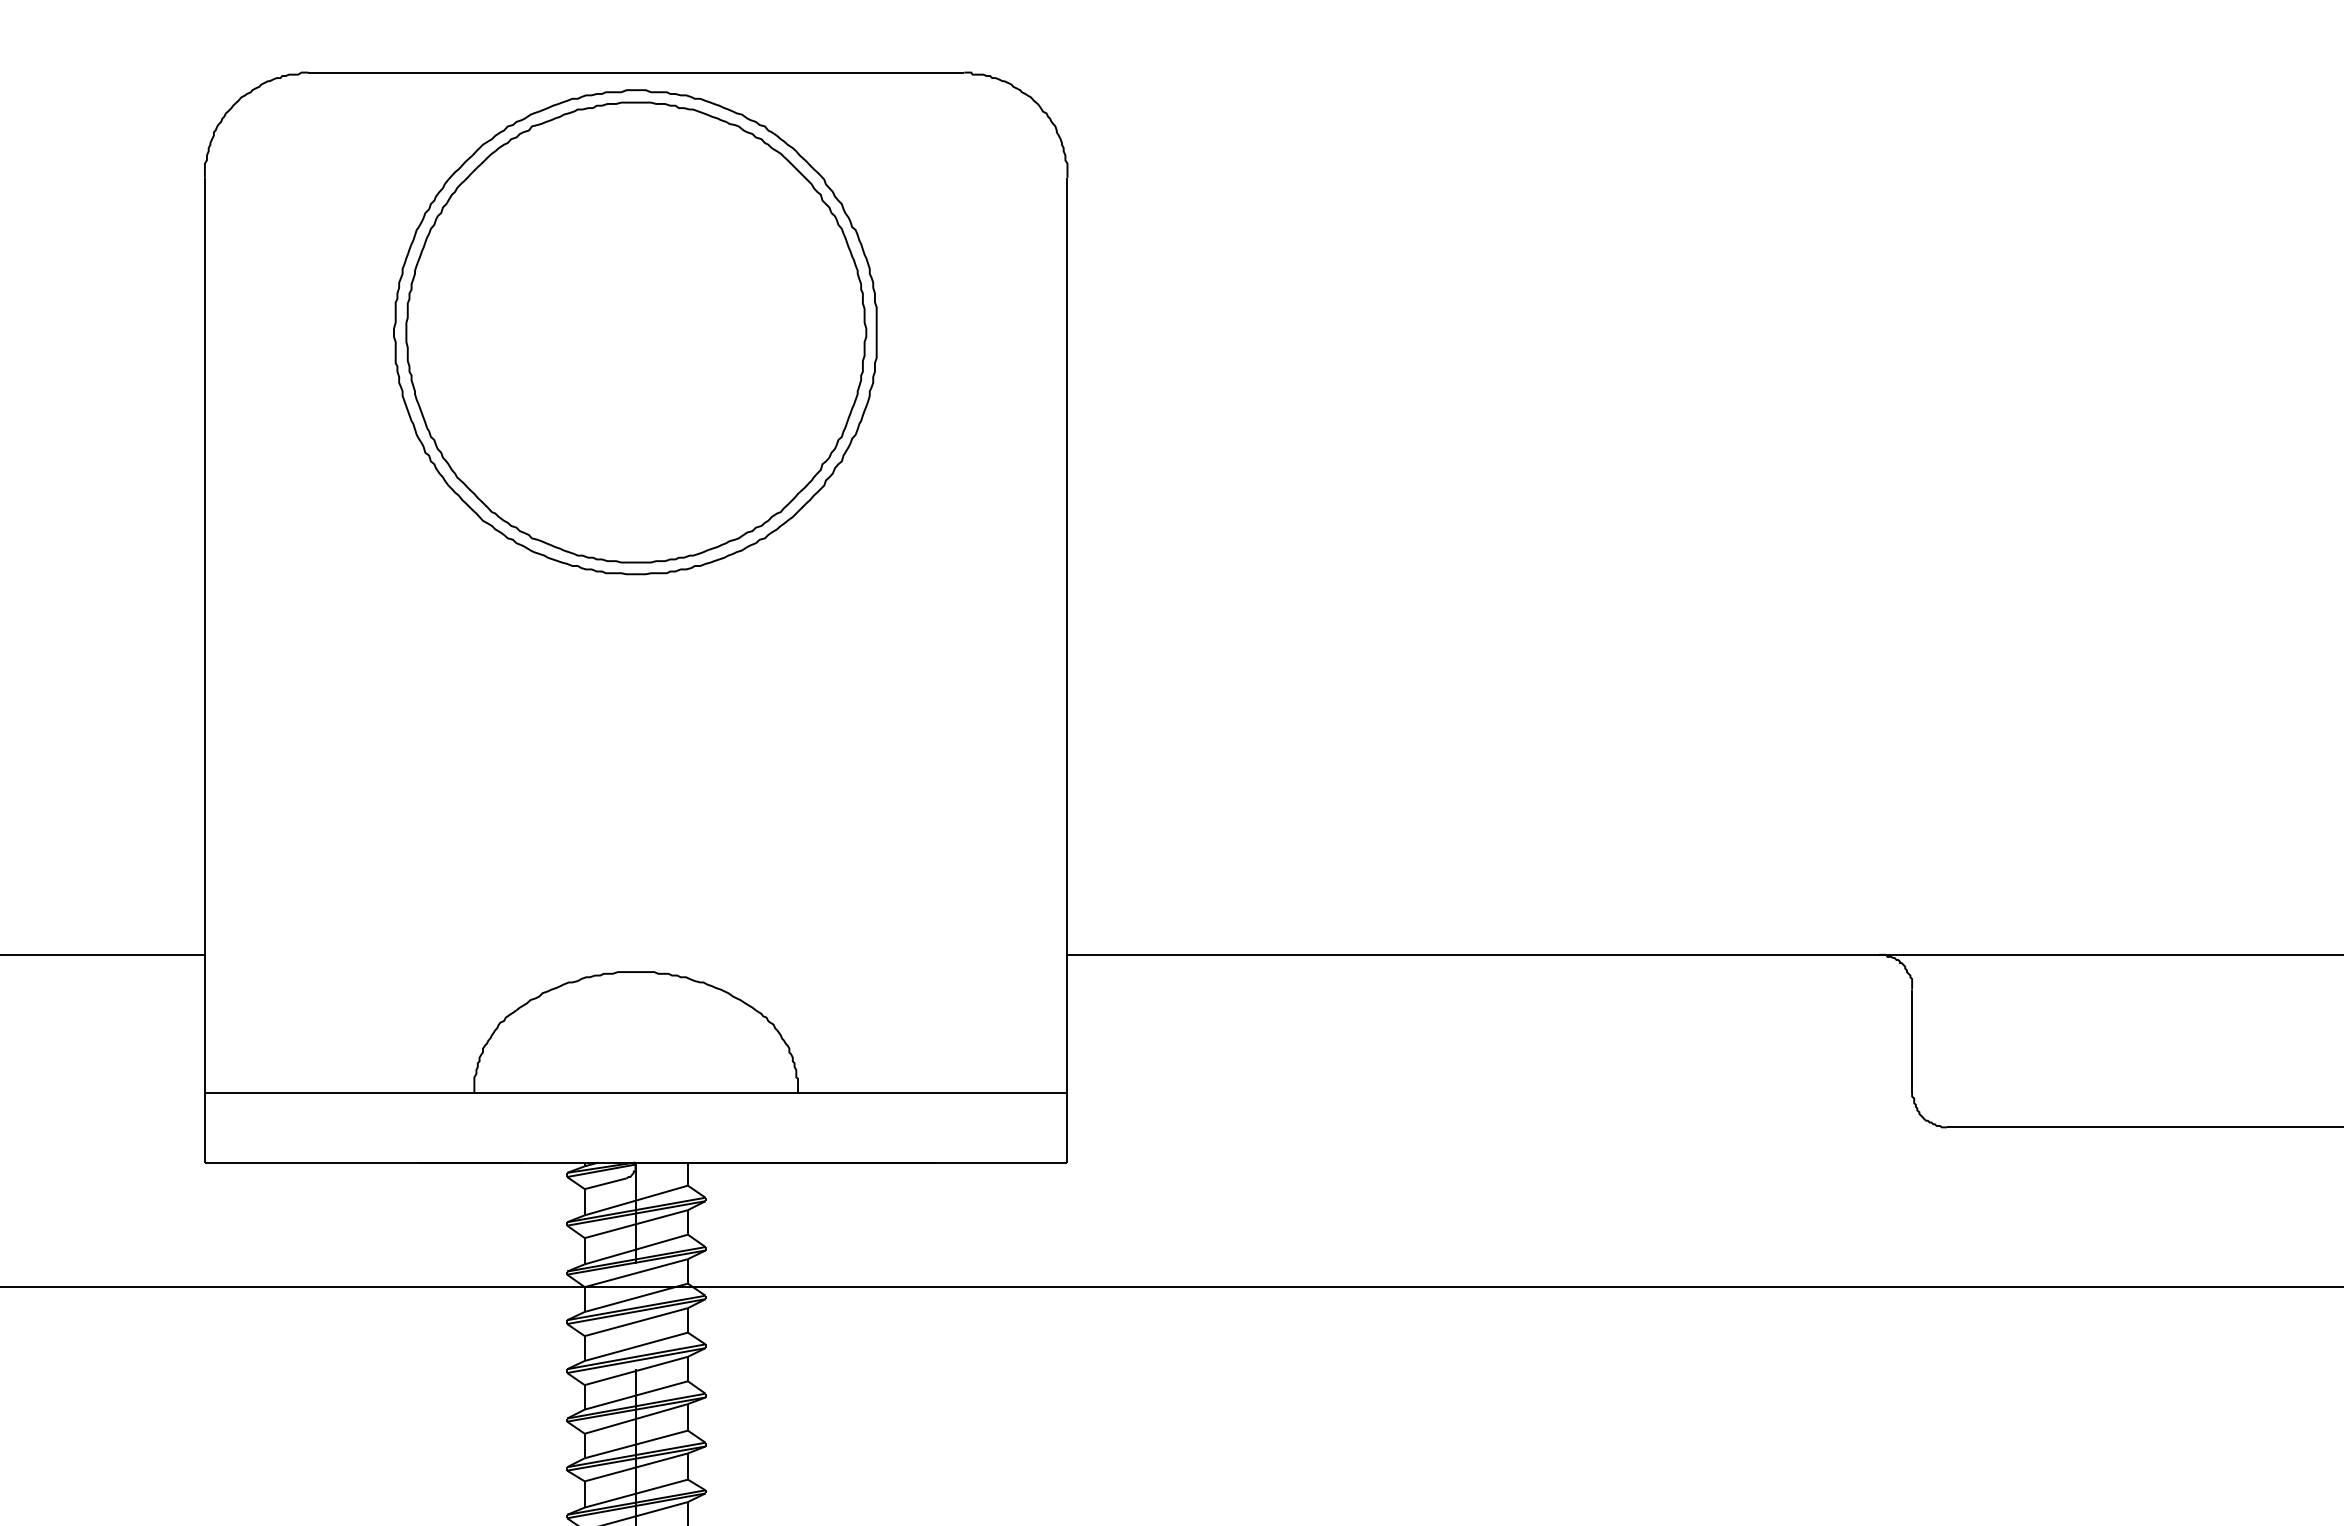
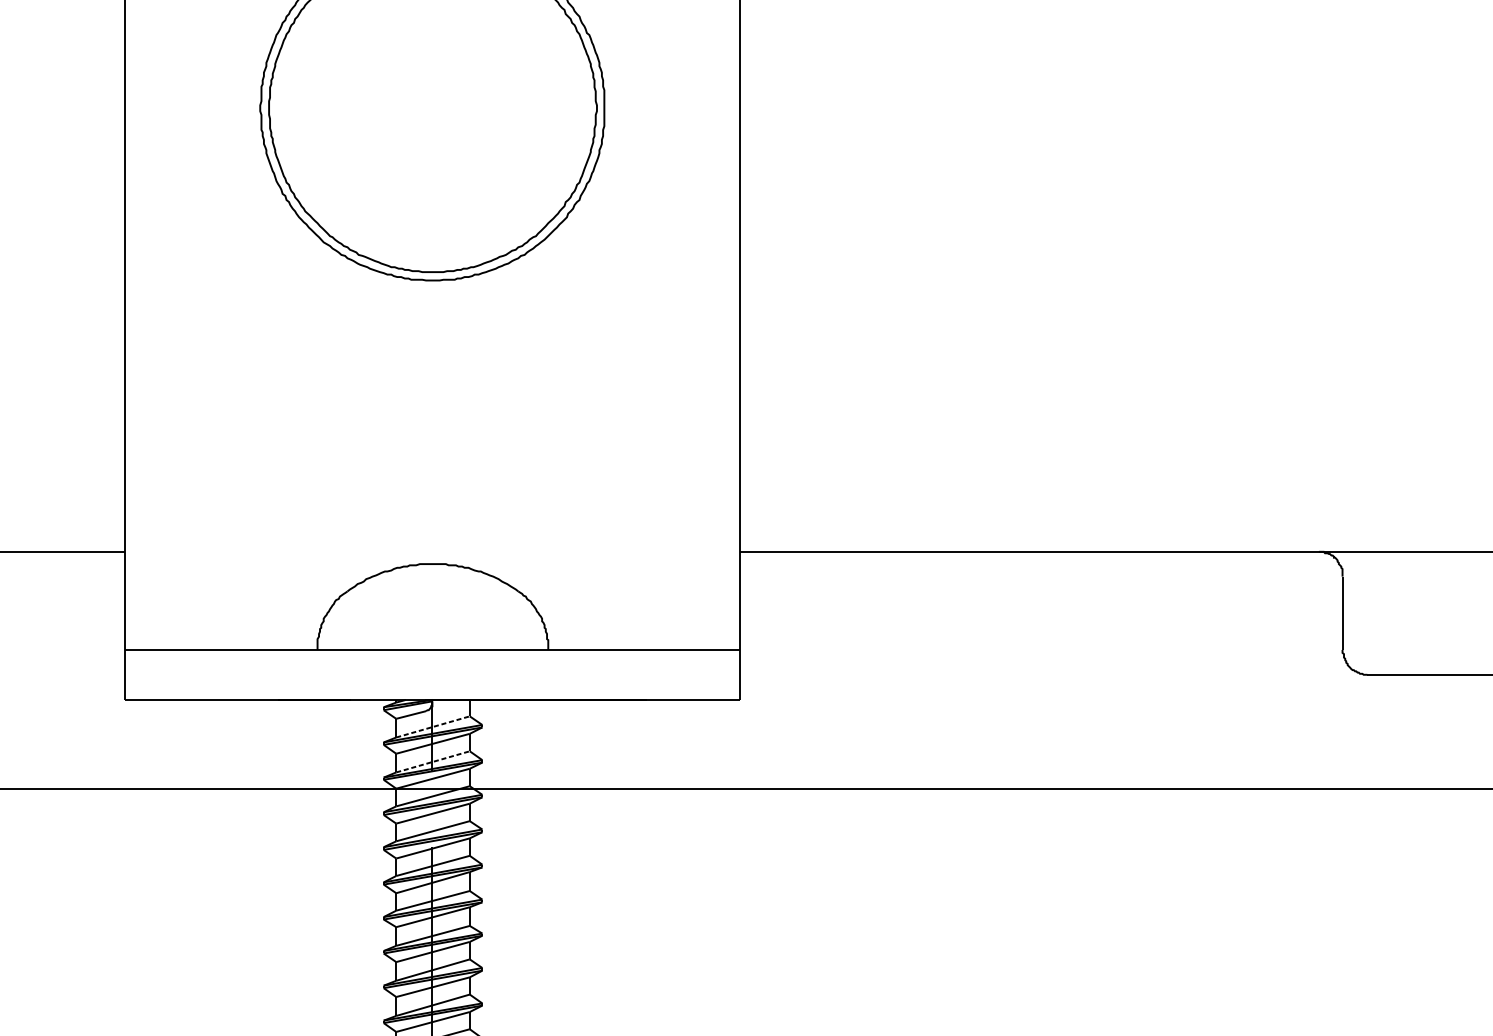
line: (636, 1200) -> (433, 726), solid -> dashed
line: (636, 1249) -> (433, 761), solid -> dashed

